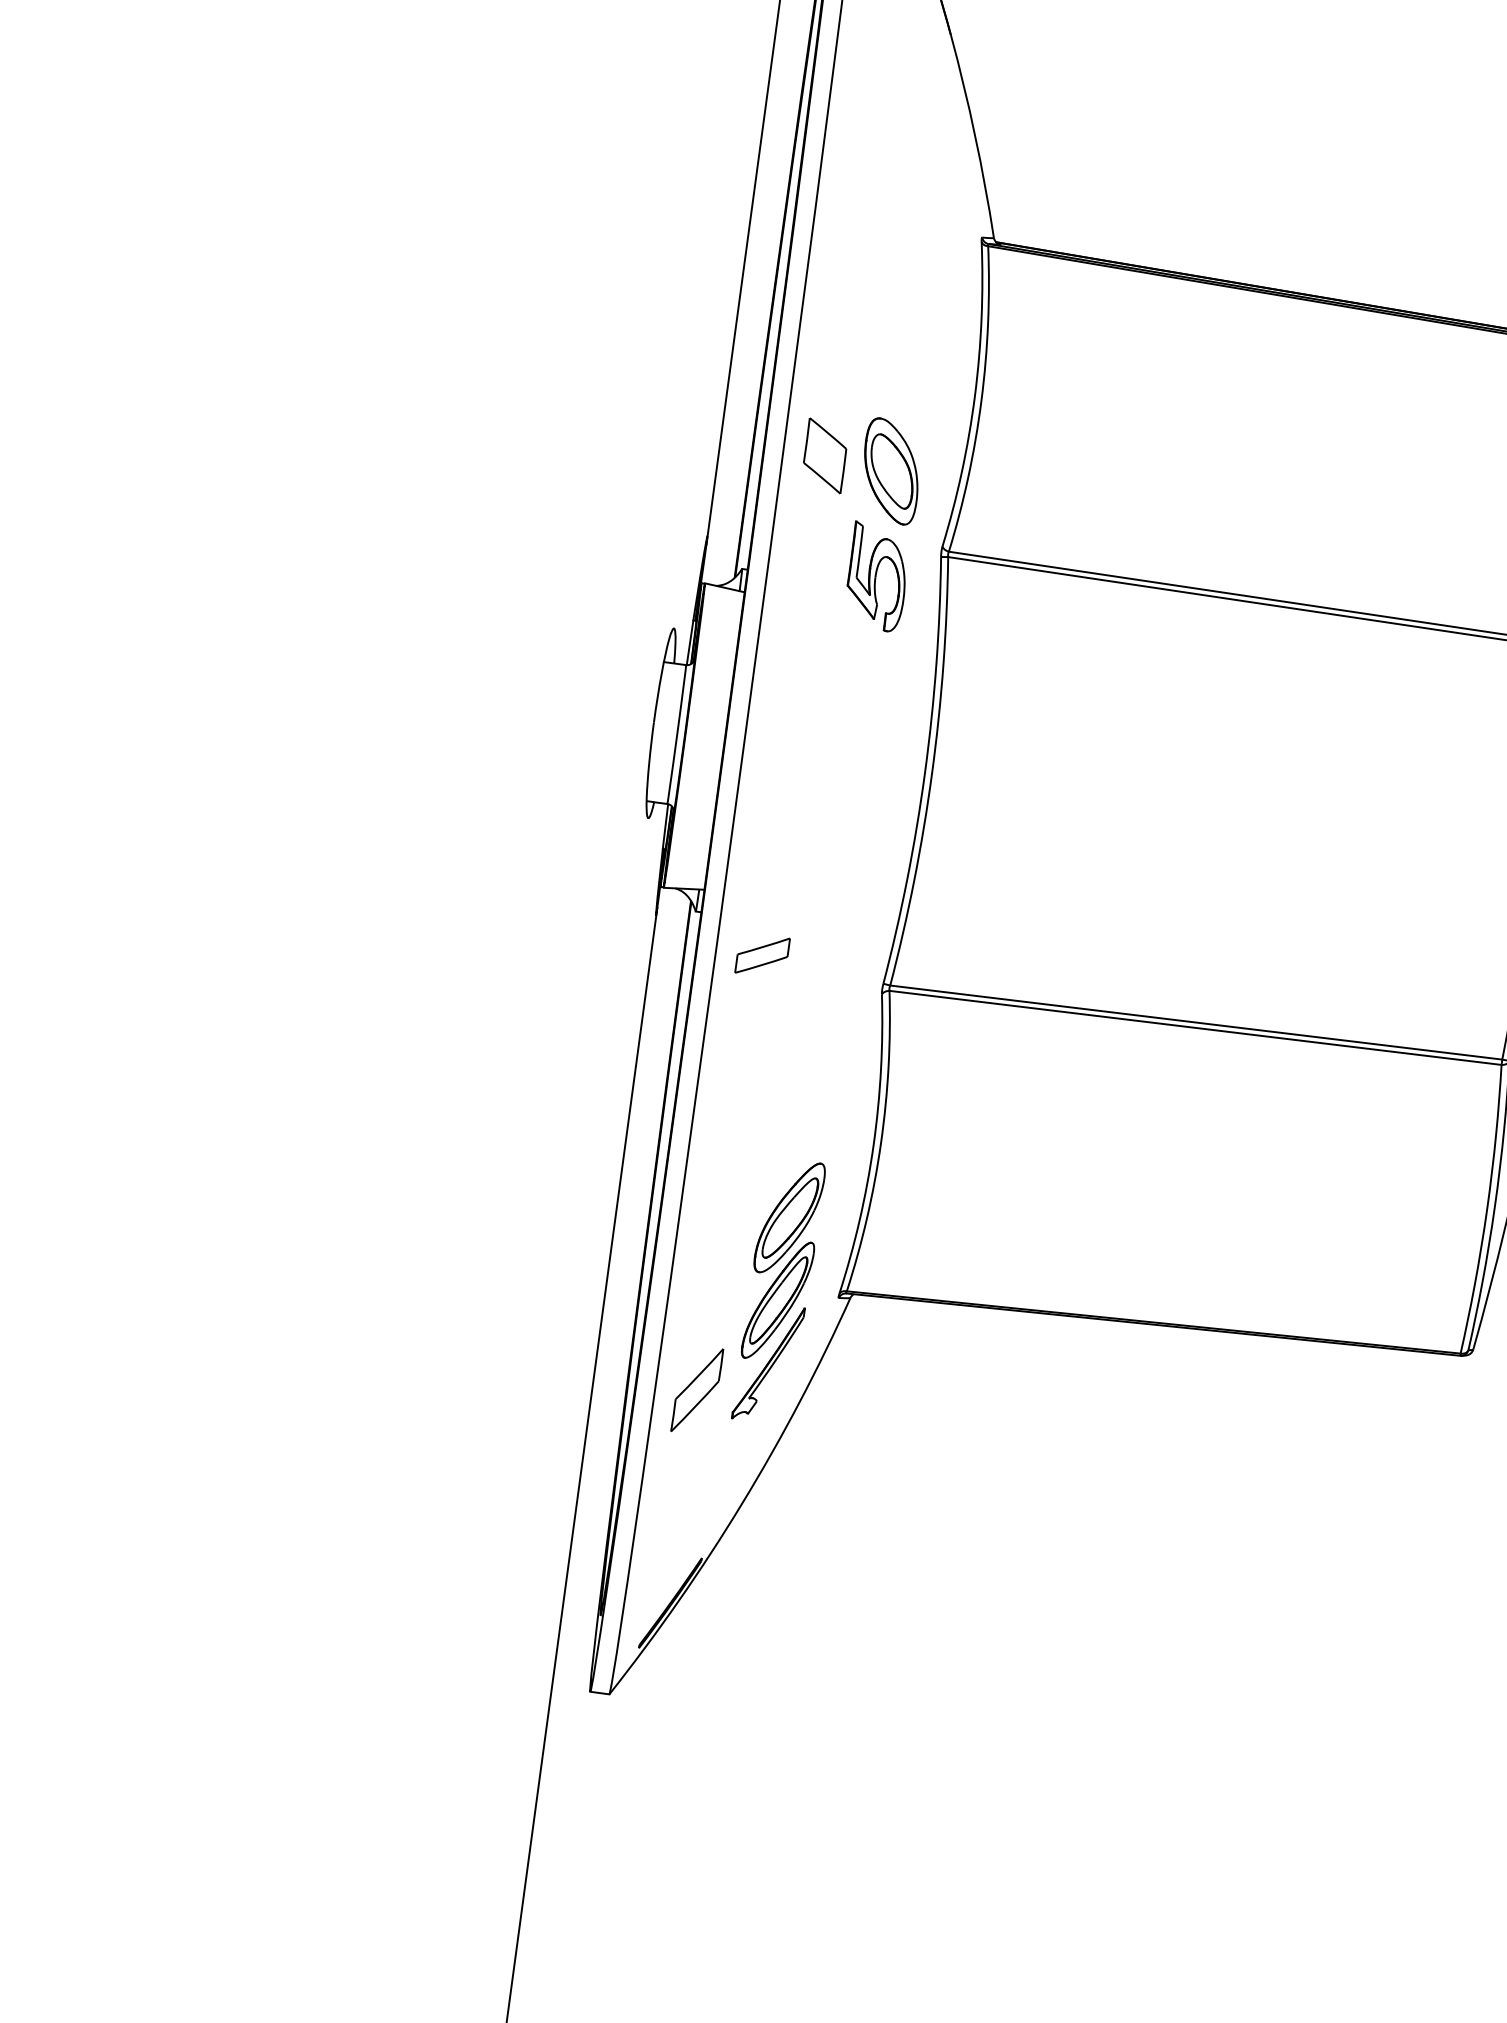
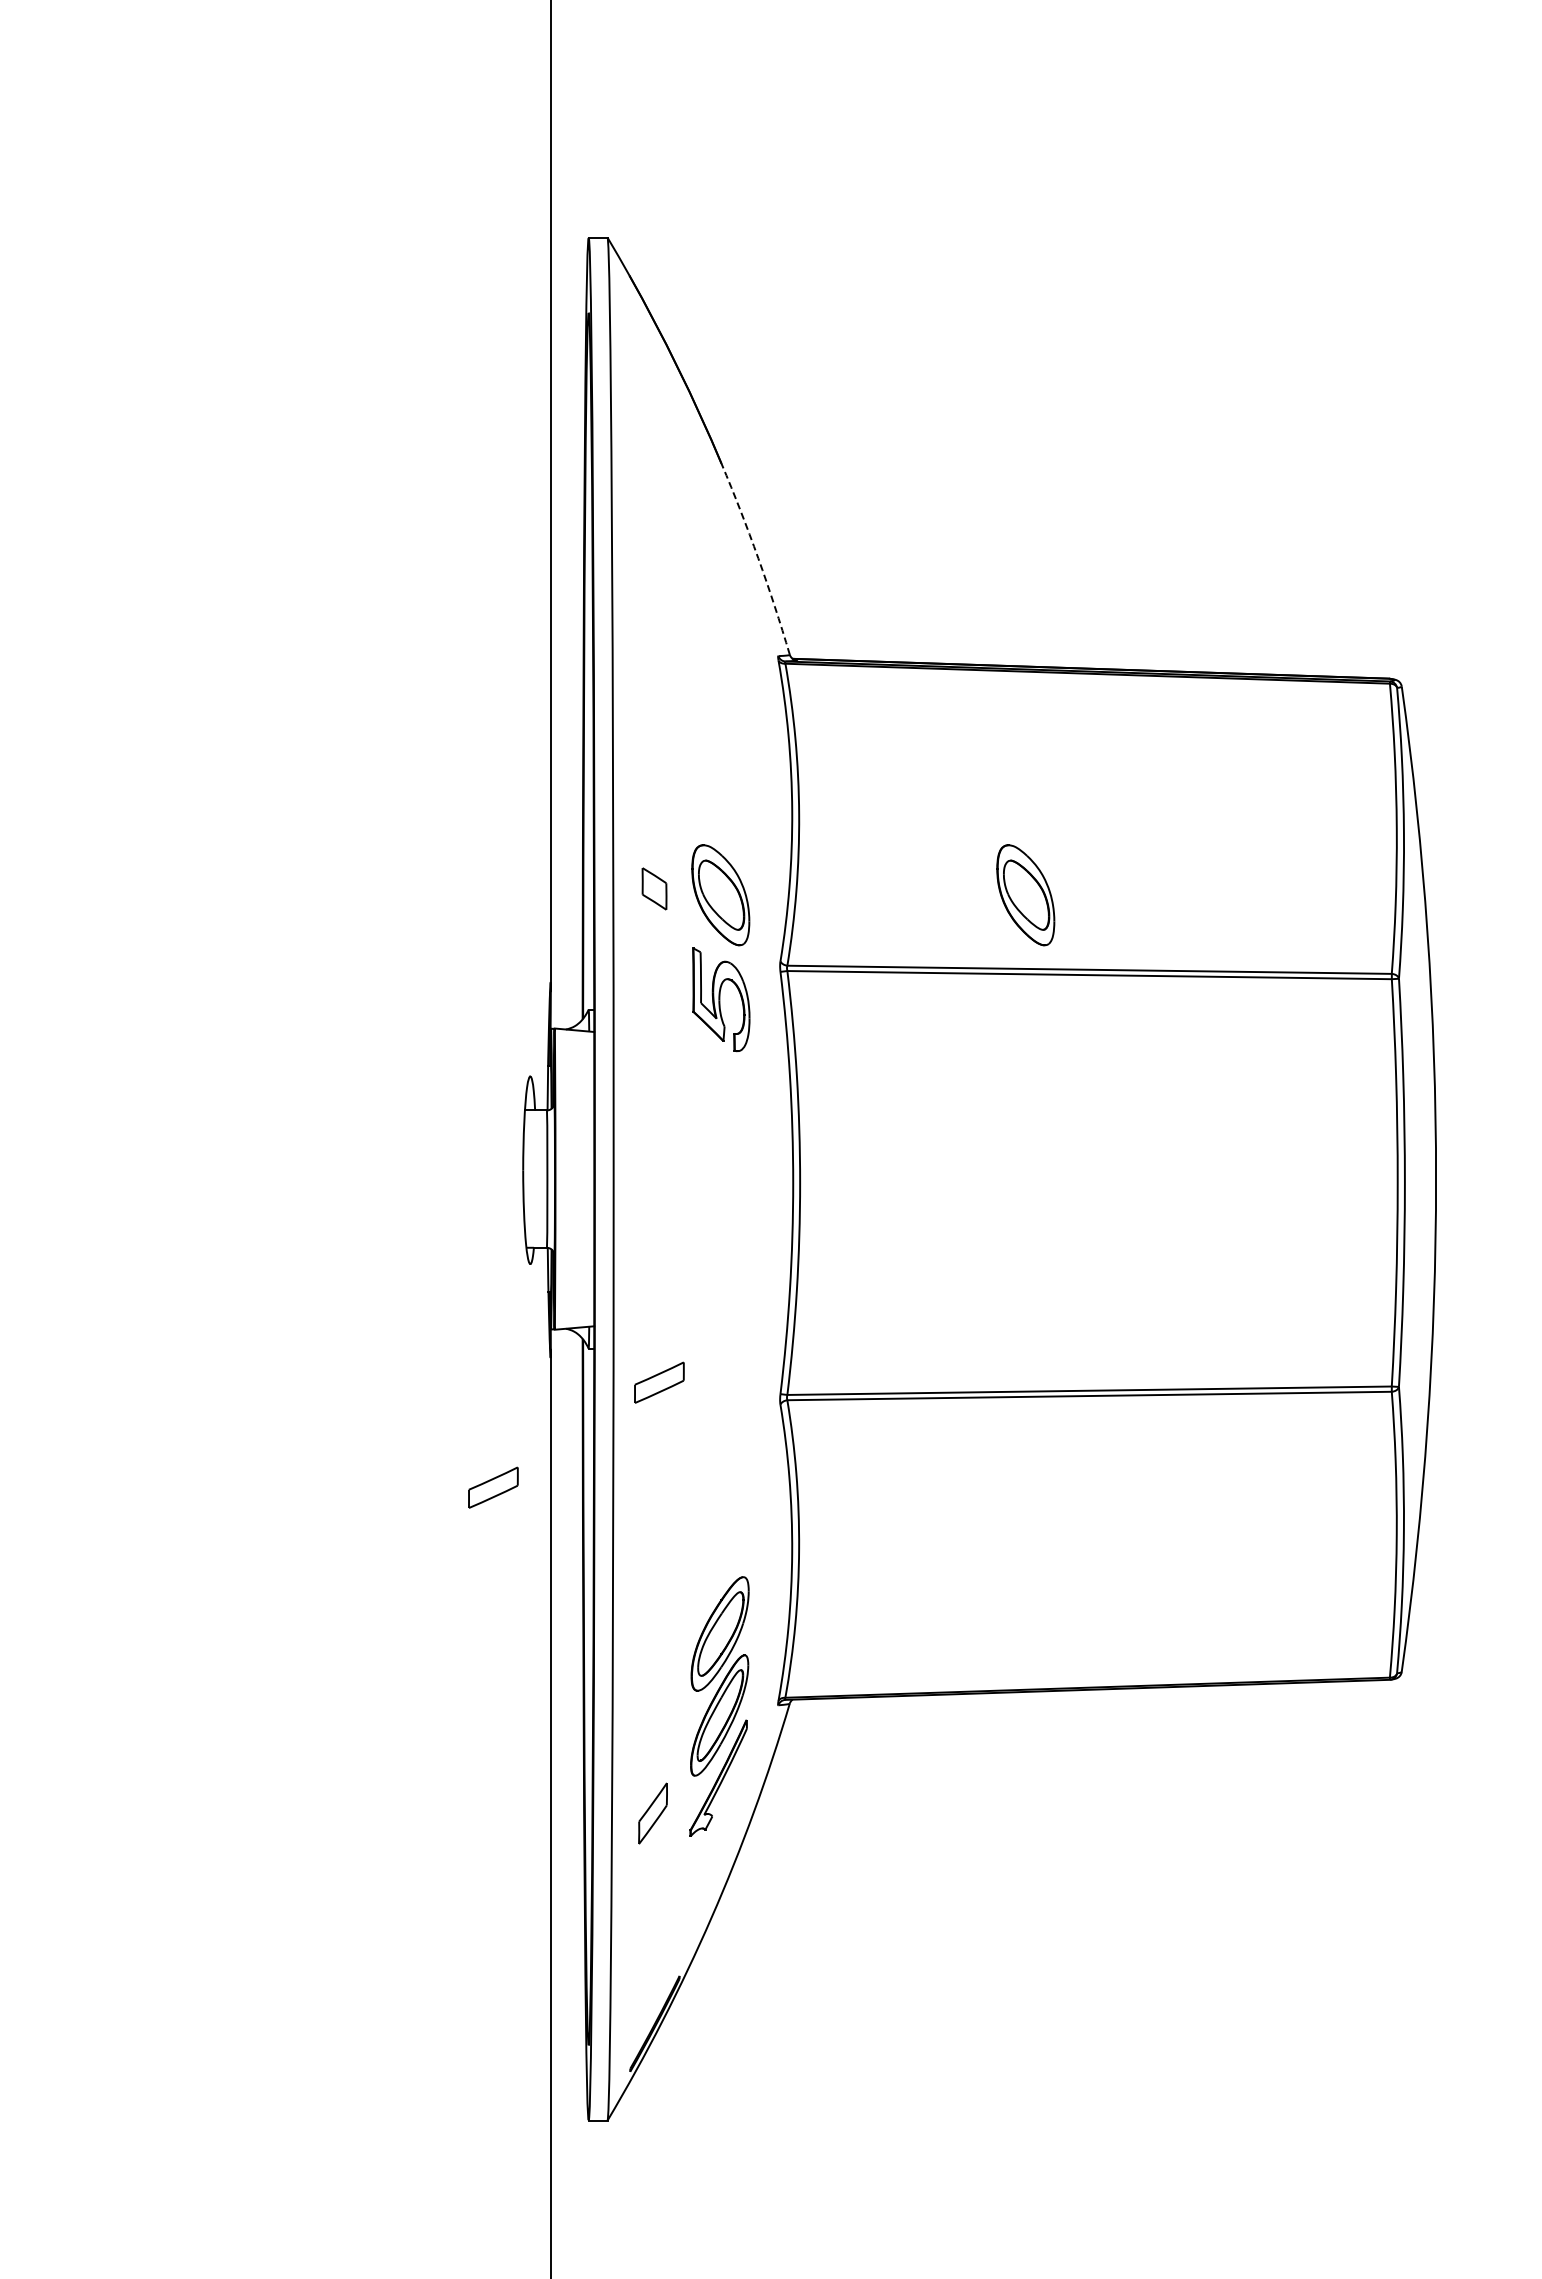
arc: (975, 136) -> (758, 558), solid -> dashed
part: (825, 455) -> (654, 888), size x0.6
part: (1199, 513) -> (1025, 895), added
part: (580, 1038) -> (493, 1487), added
part: (696, 1390) -> (652, 1813), size x0.7

